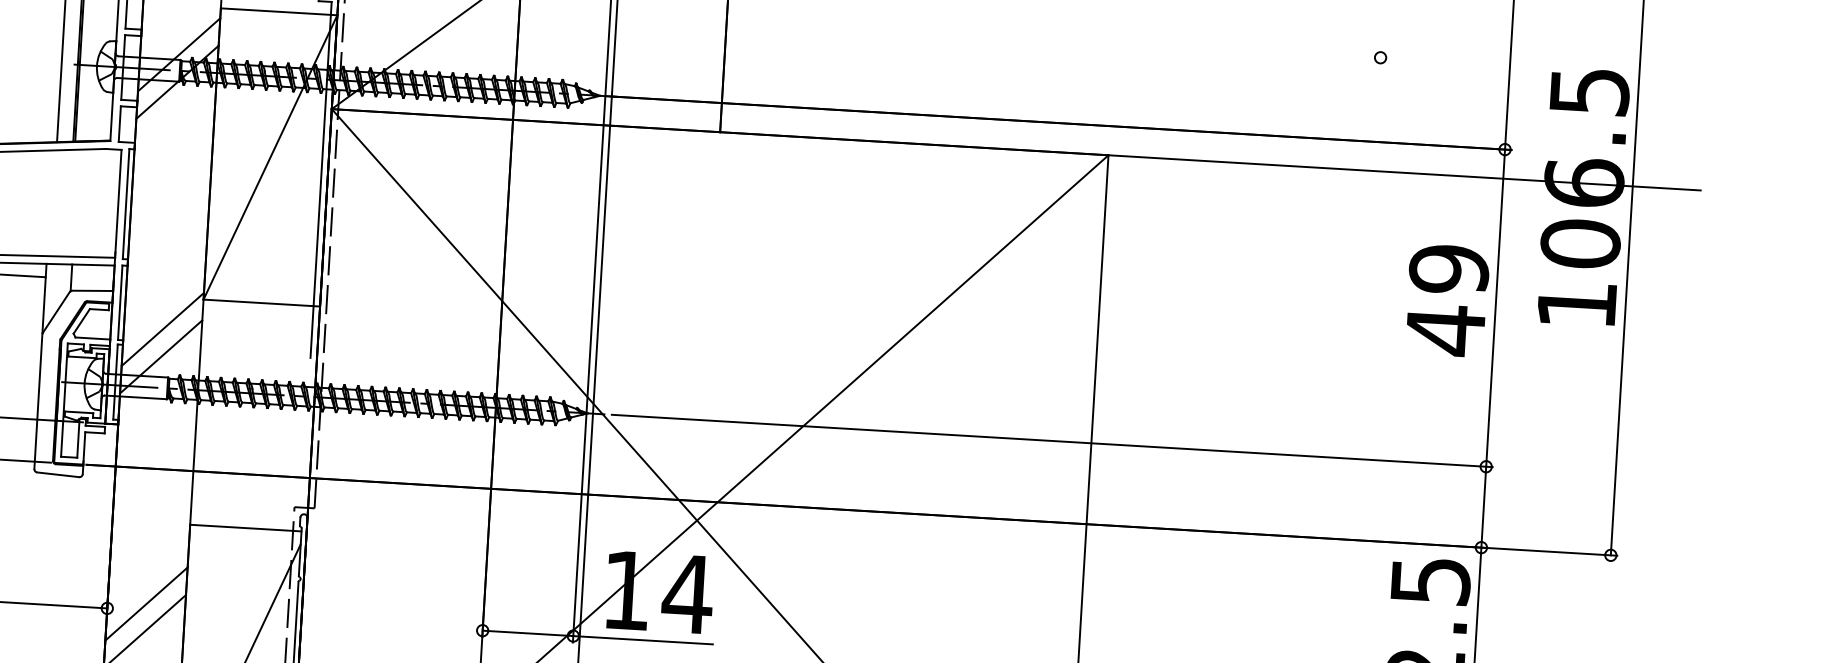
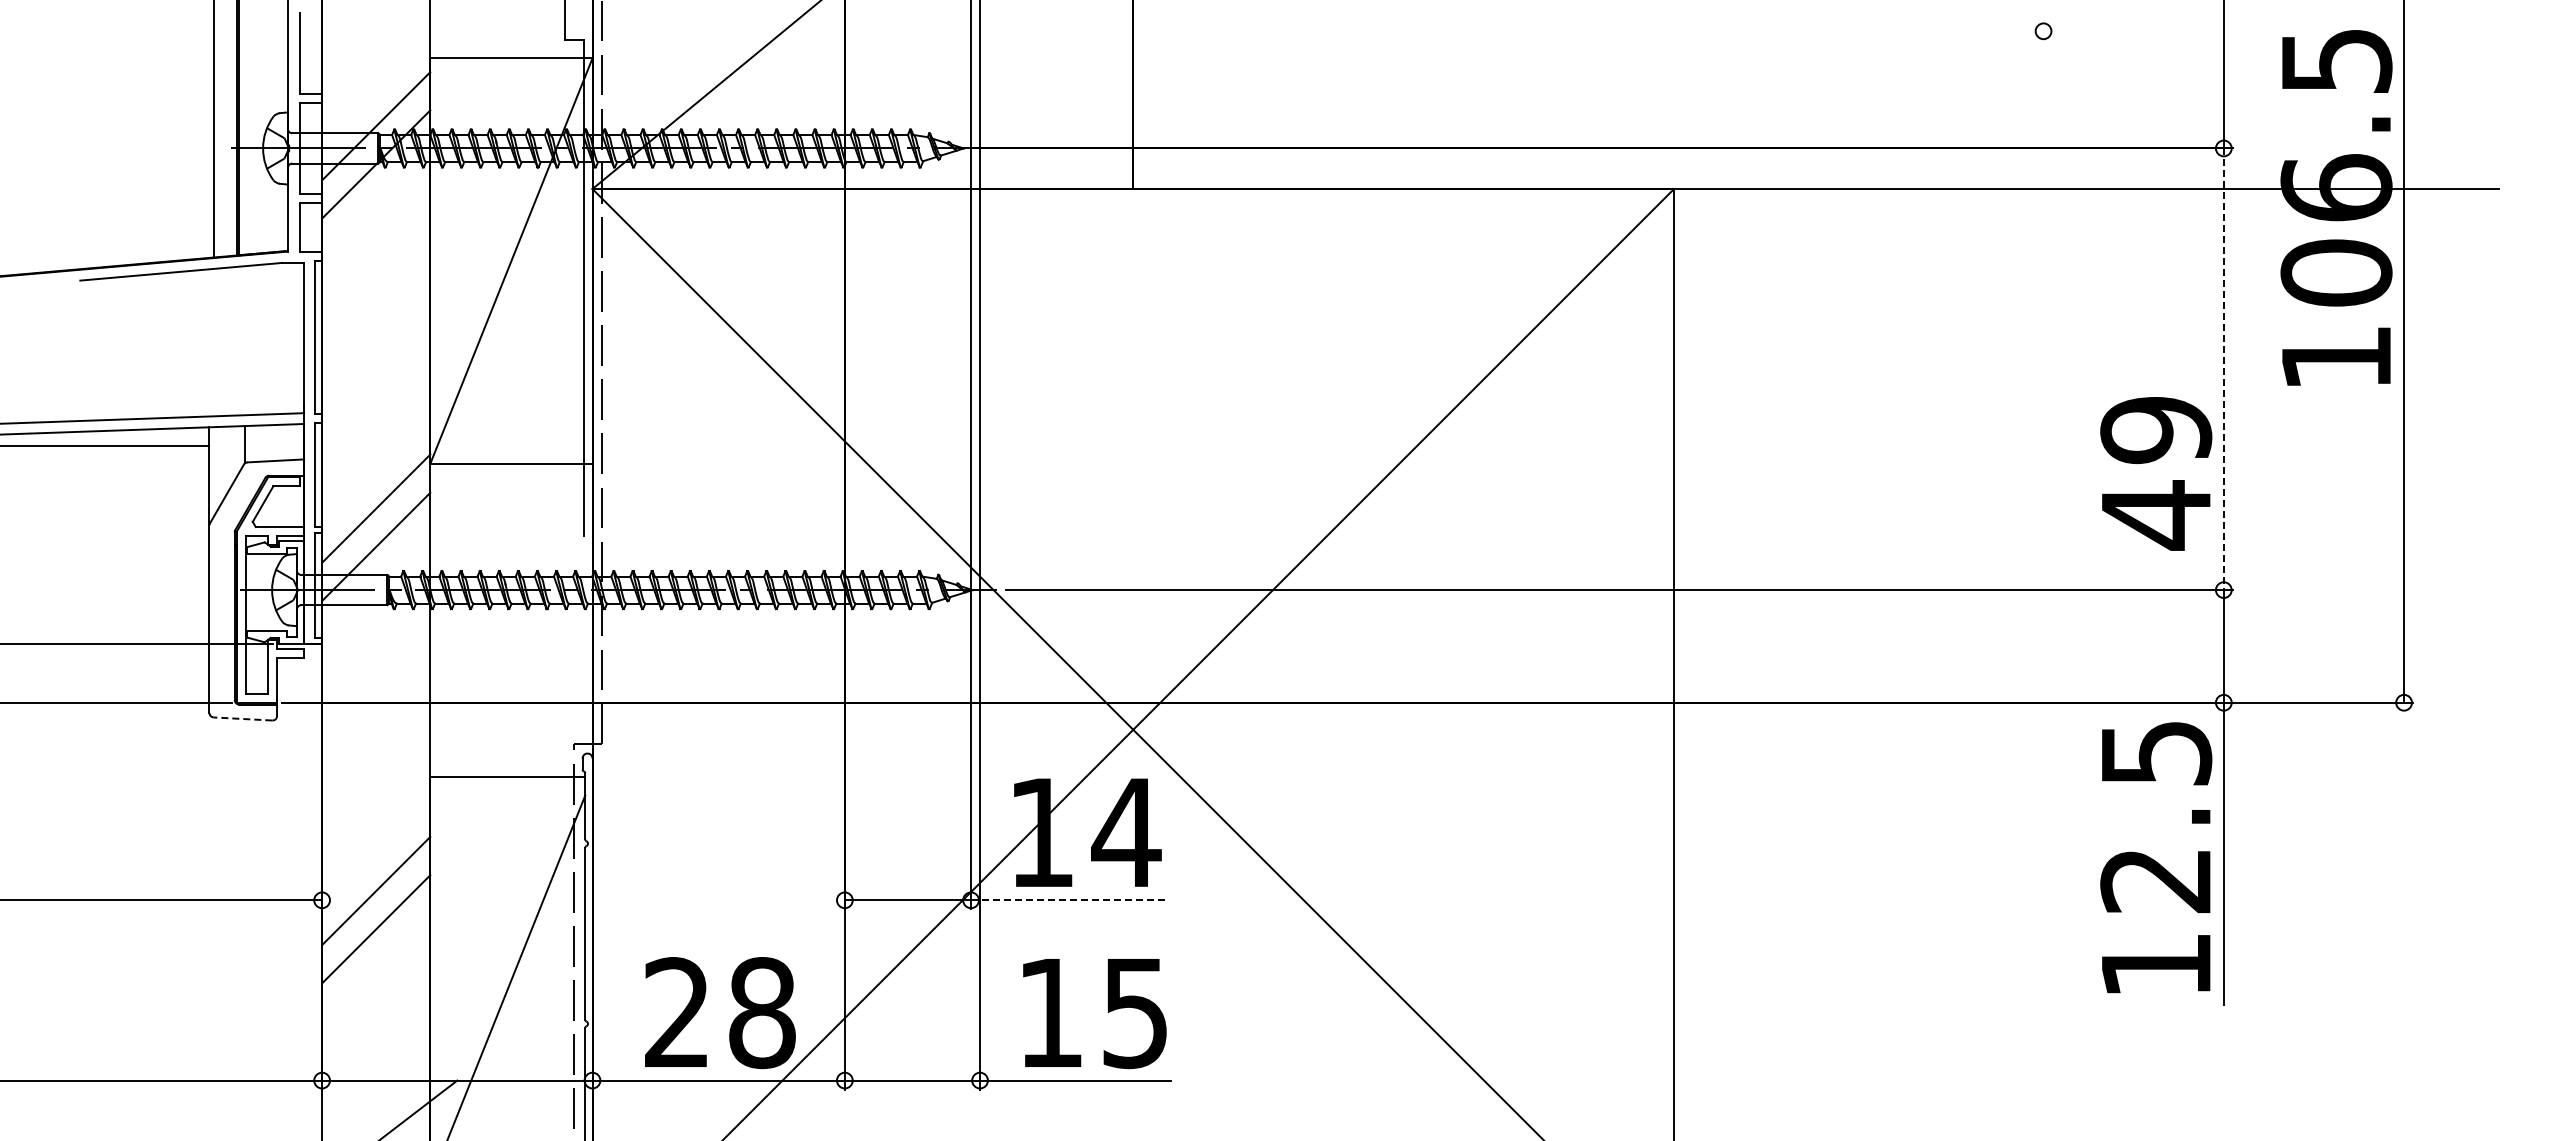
text: (1447, 300) -> (2156, 473), moved
line: (1495, 308) -> (2223, 369), solid -> dashed
line: (57, 474) -> (242, 718), solid -> dashed
line: (643, 640) -> (1068, 900), solid -> dashed

